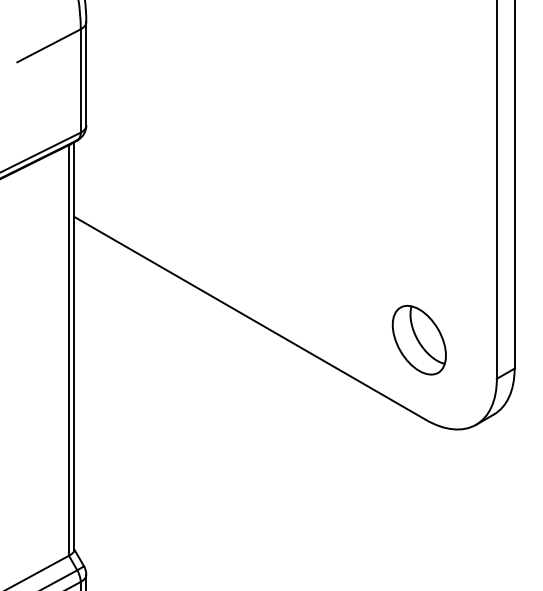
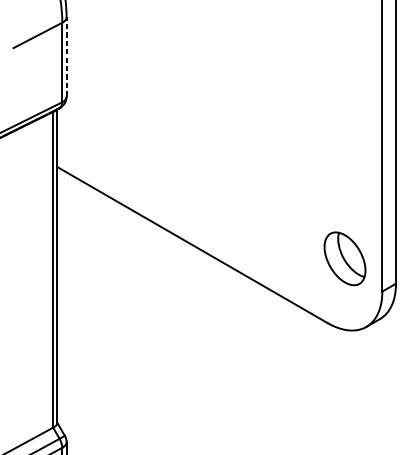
line: (86, 73) -> (66, 56), solid -> dashed
part: (418, 340) -> (344, 259), moved

